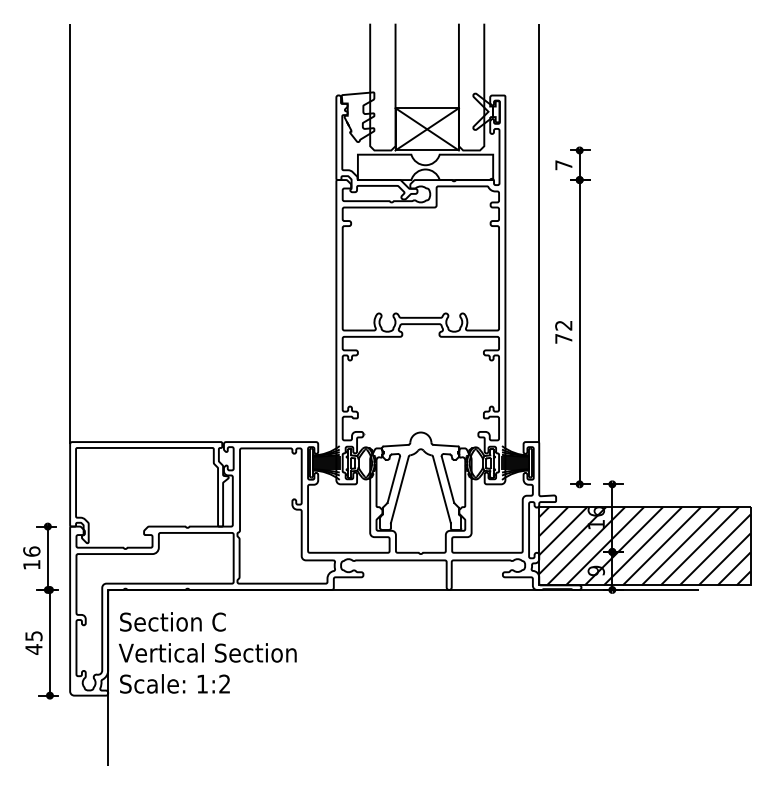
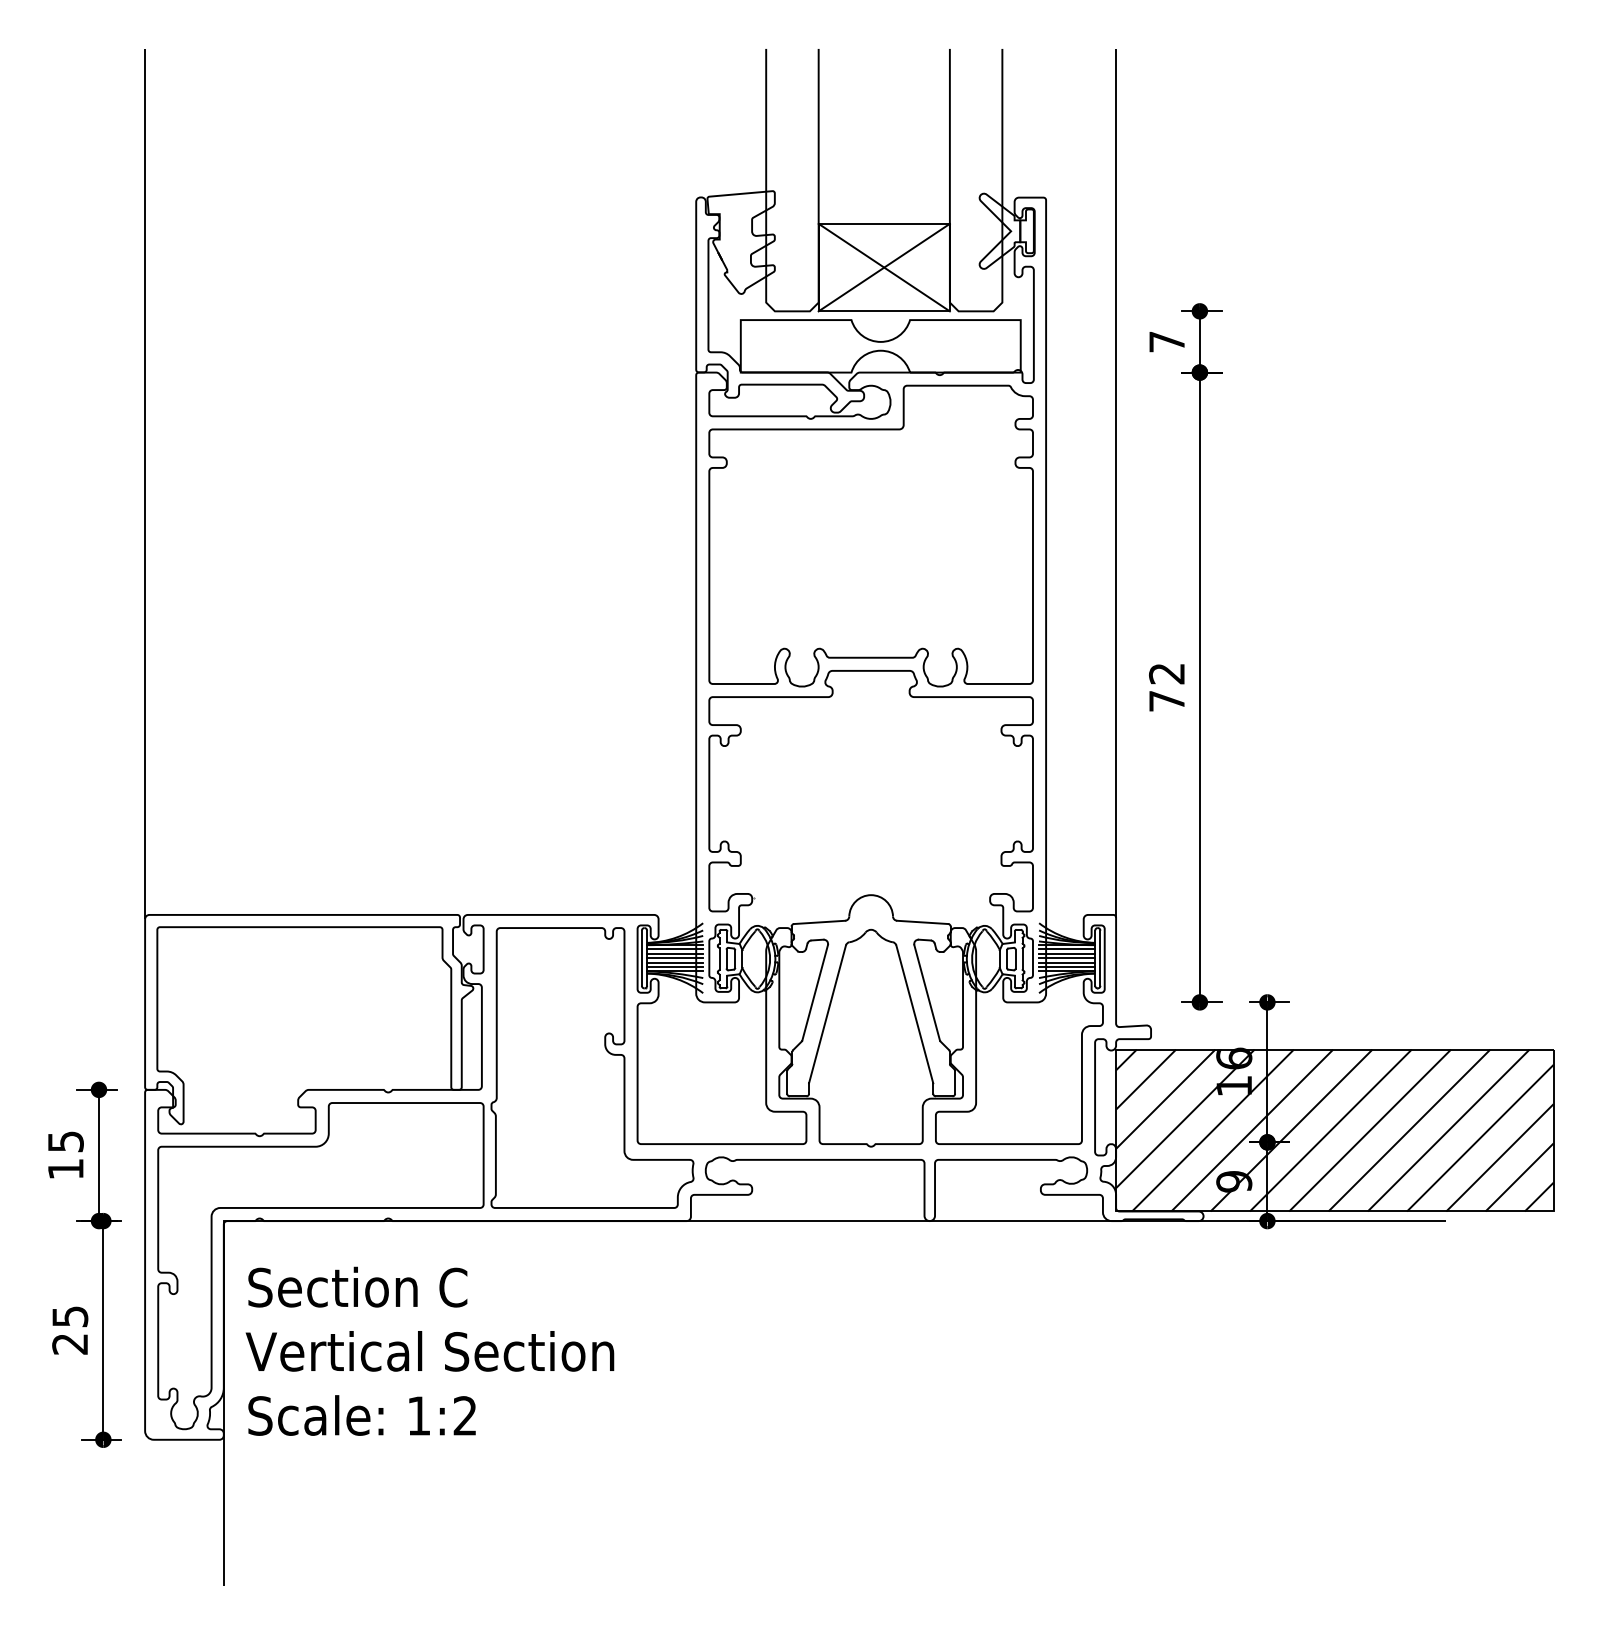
text: (31, 551) -> (65, 1141), 16 -> 15
text: (33, 649) -> (69, 1344), 45 -> 25

